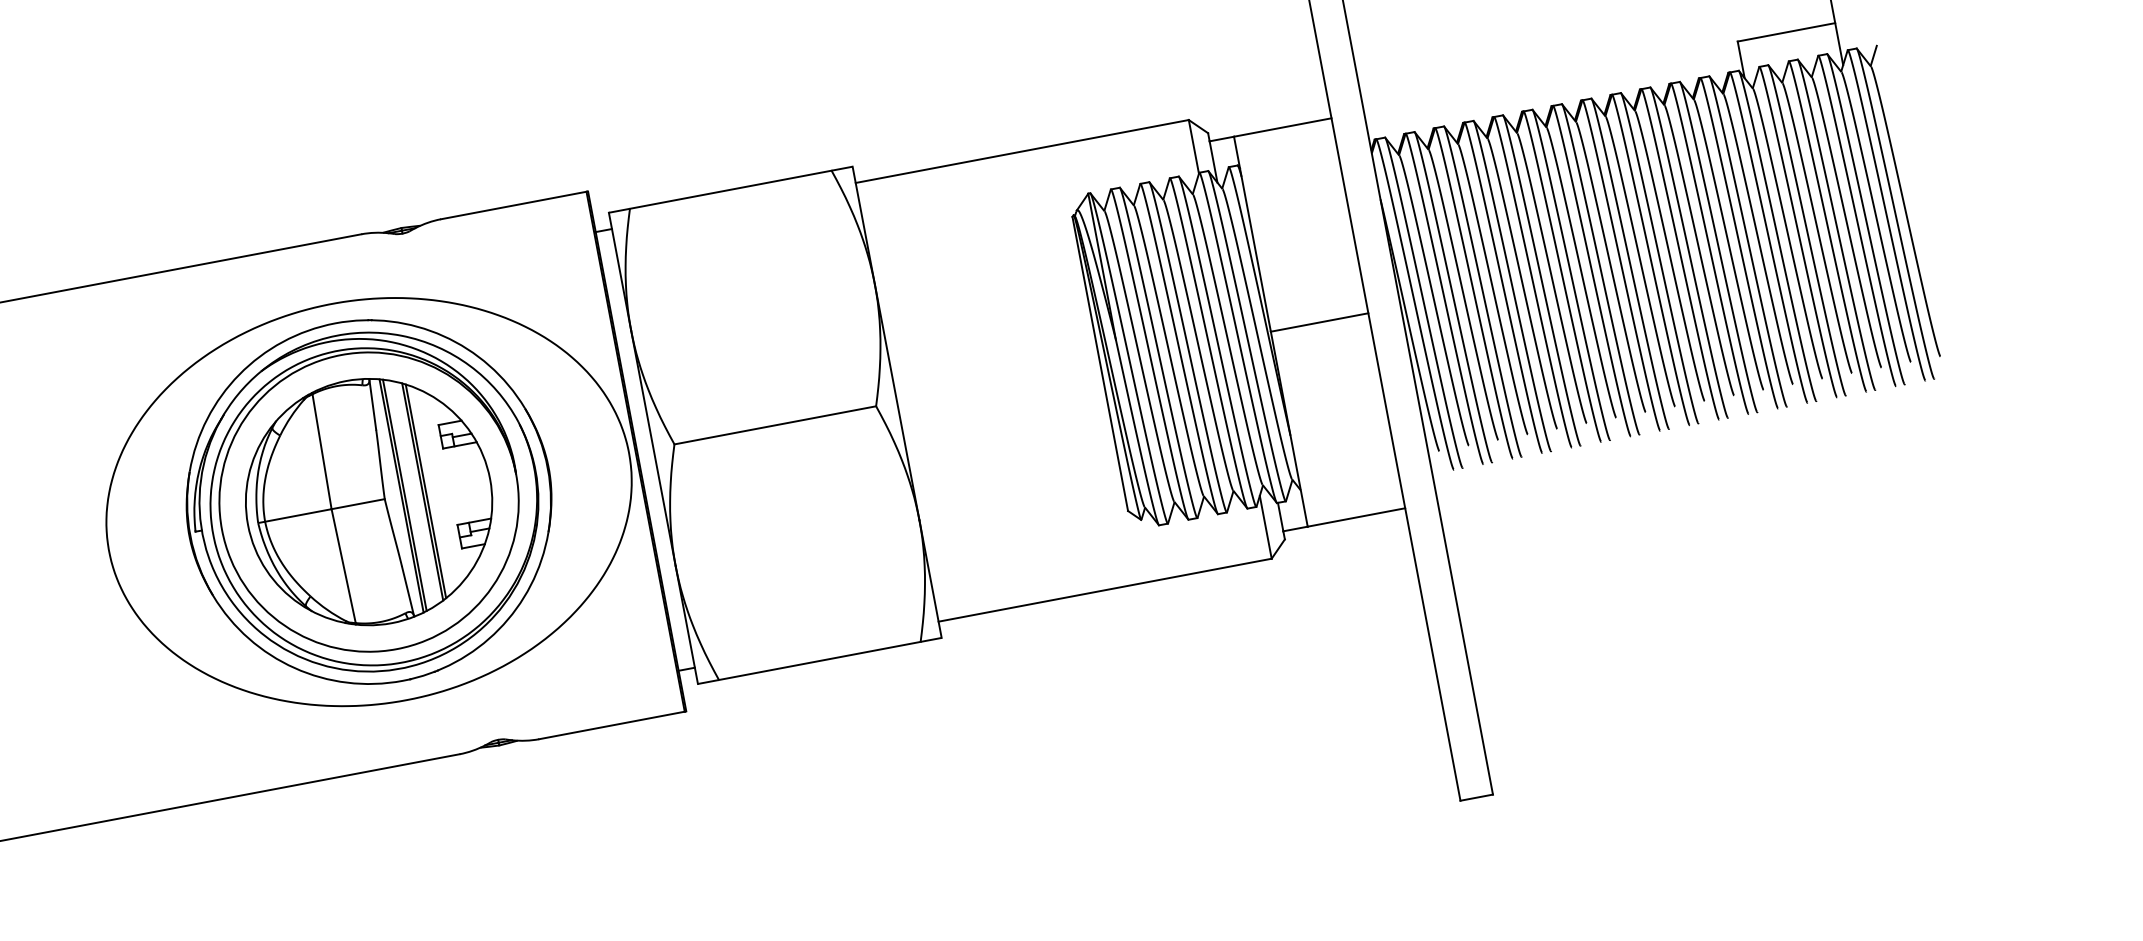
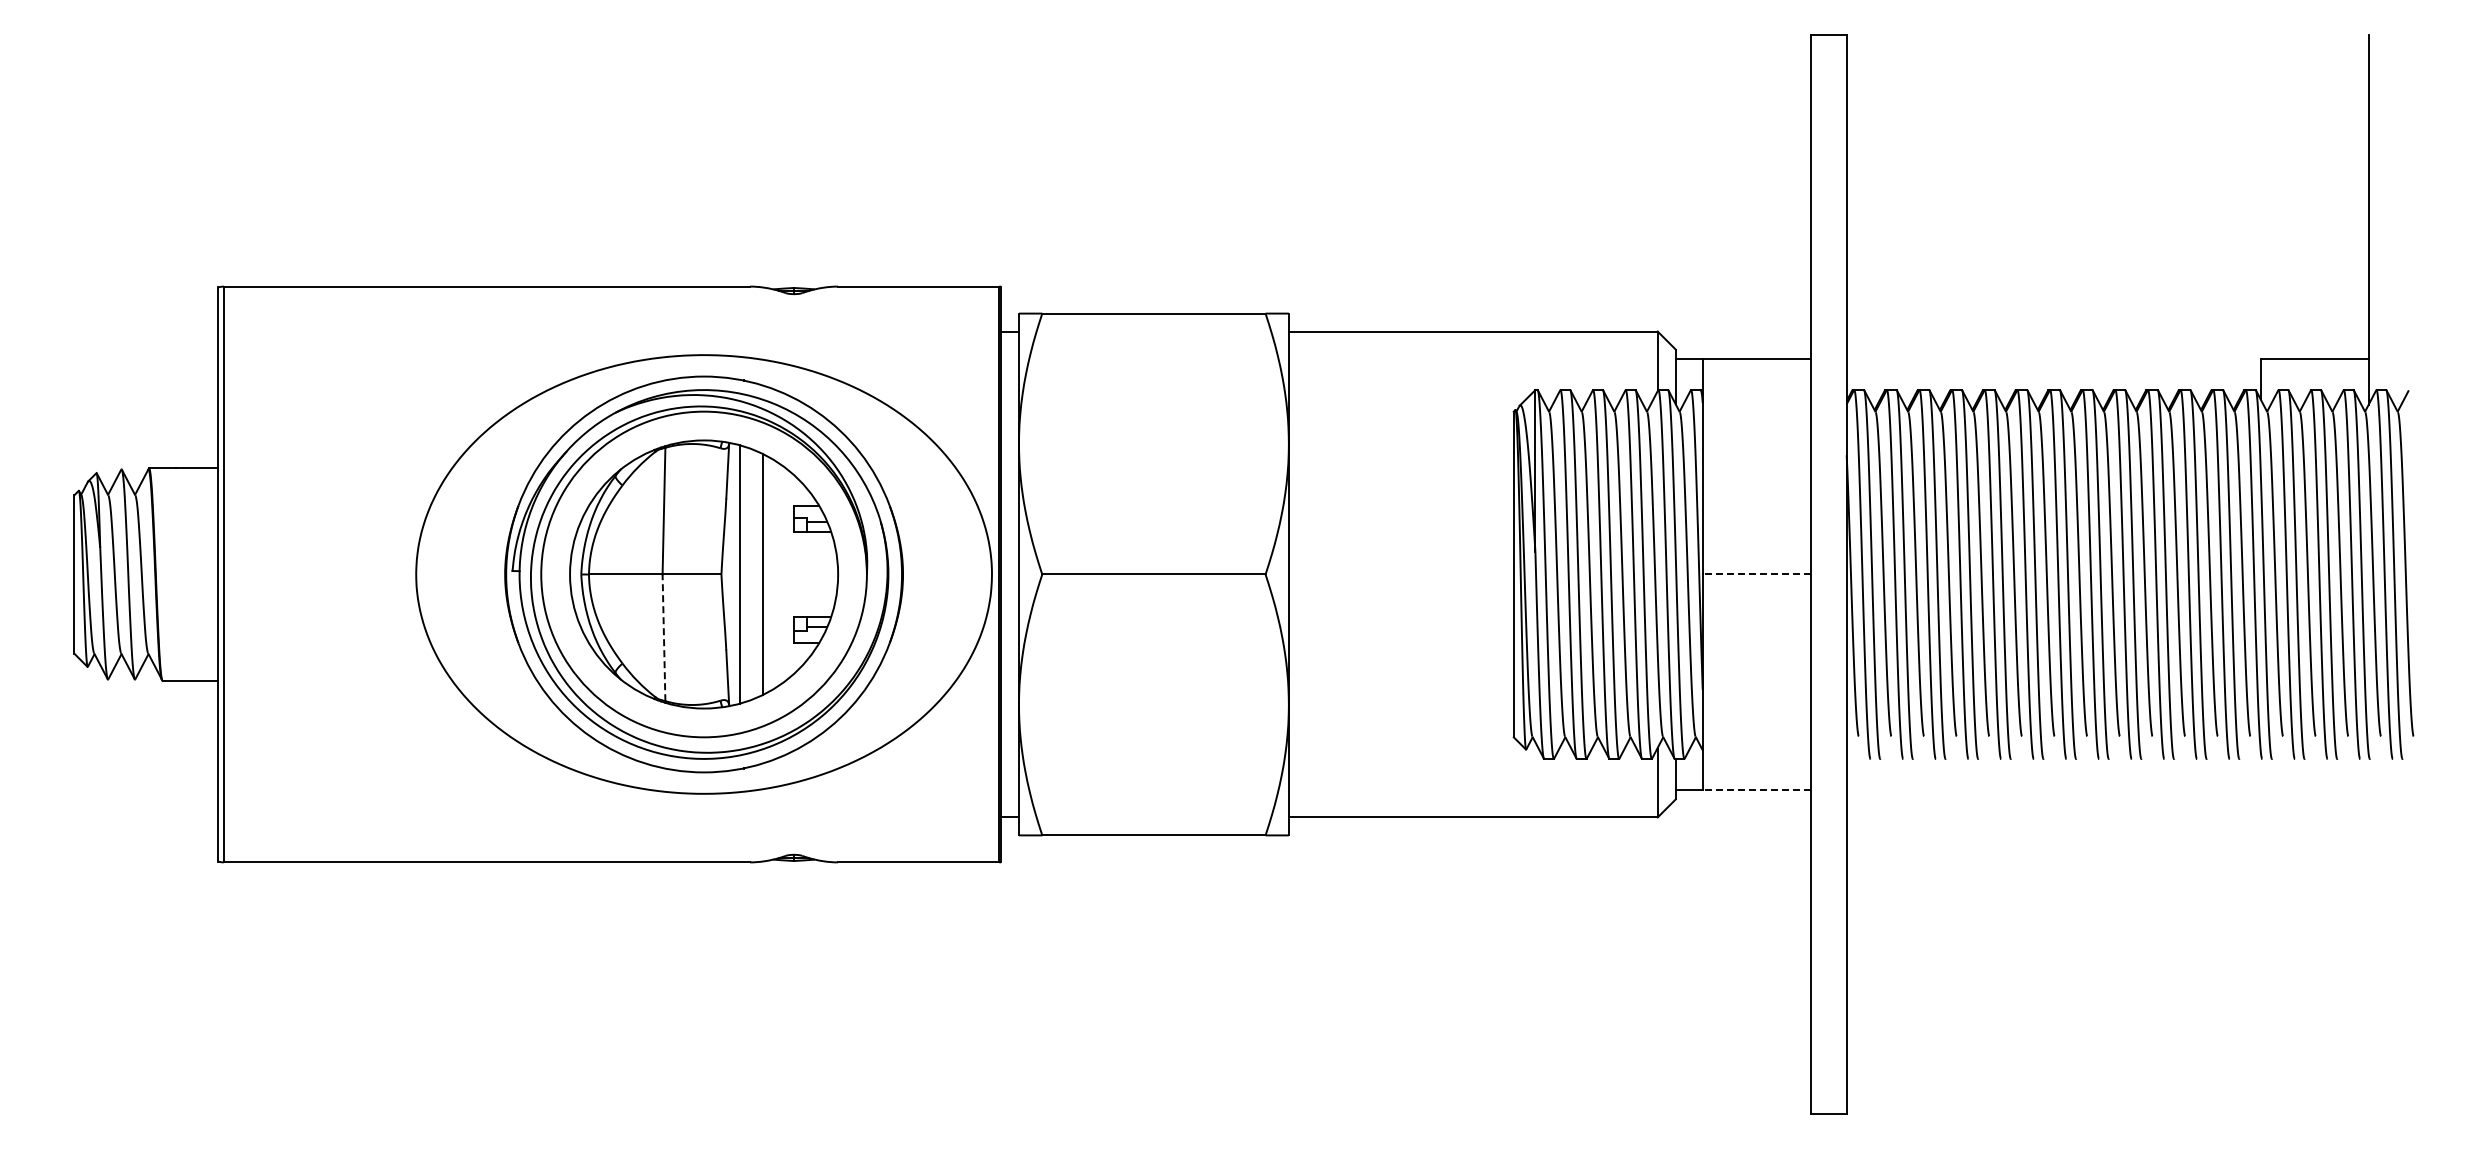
line: (1319, 322) -> (1756, 574), solid -> dashed
line: (426, 491) -> (767, 574), removed
line: (404, 495) -> (743, 574), removed
line: (1356, 517) -> (1756, 790), solid -> dashed
line: (343, 565) -> (663, 637), solid -> dashed

